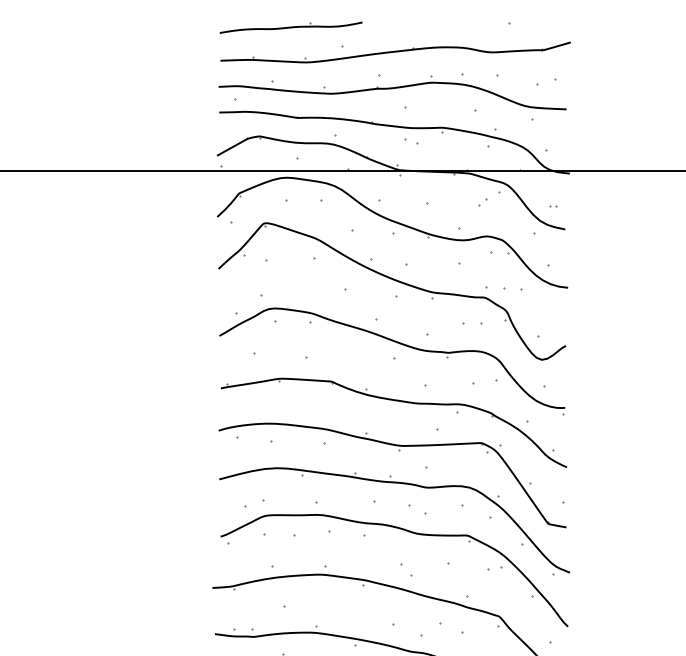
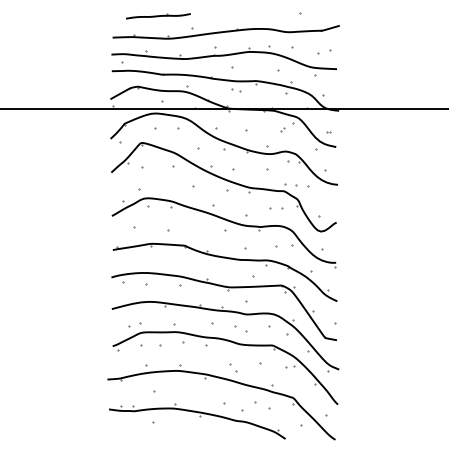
part: (291, 28) -> (158, 16), size x0.7

